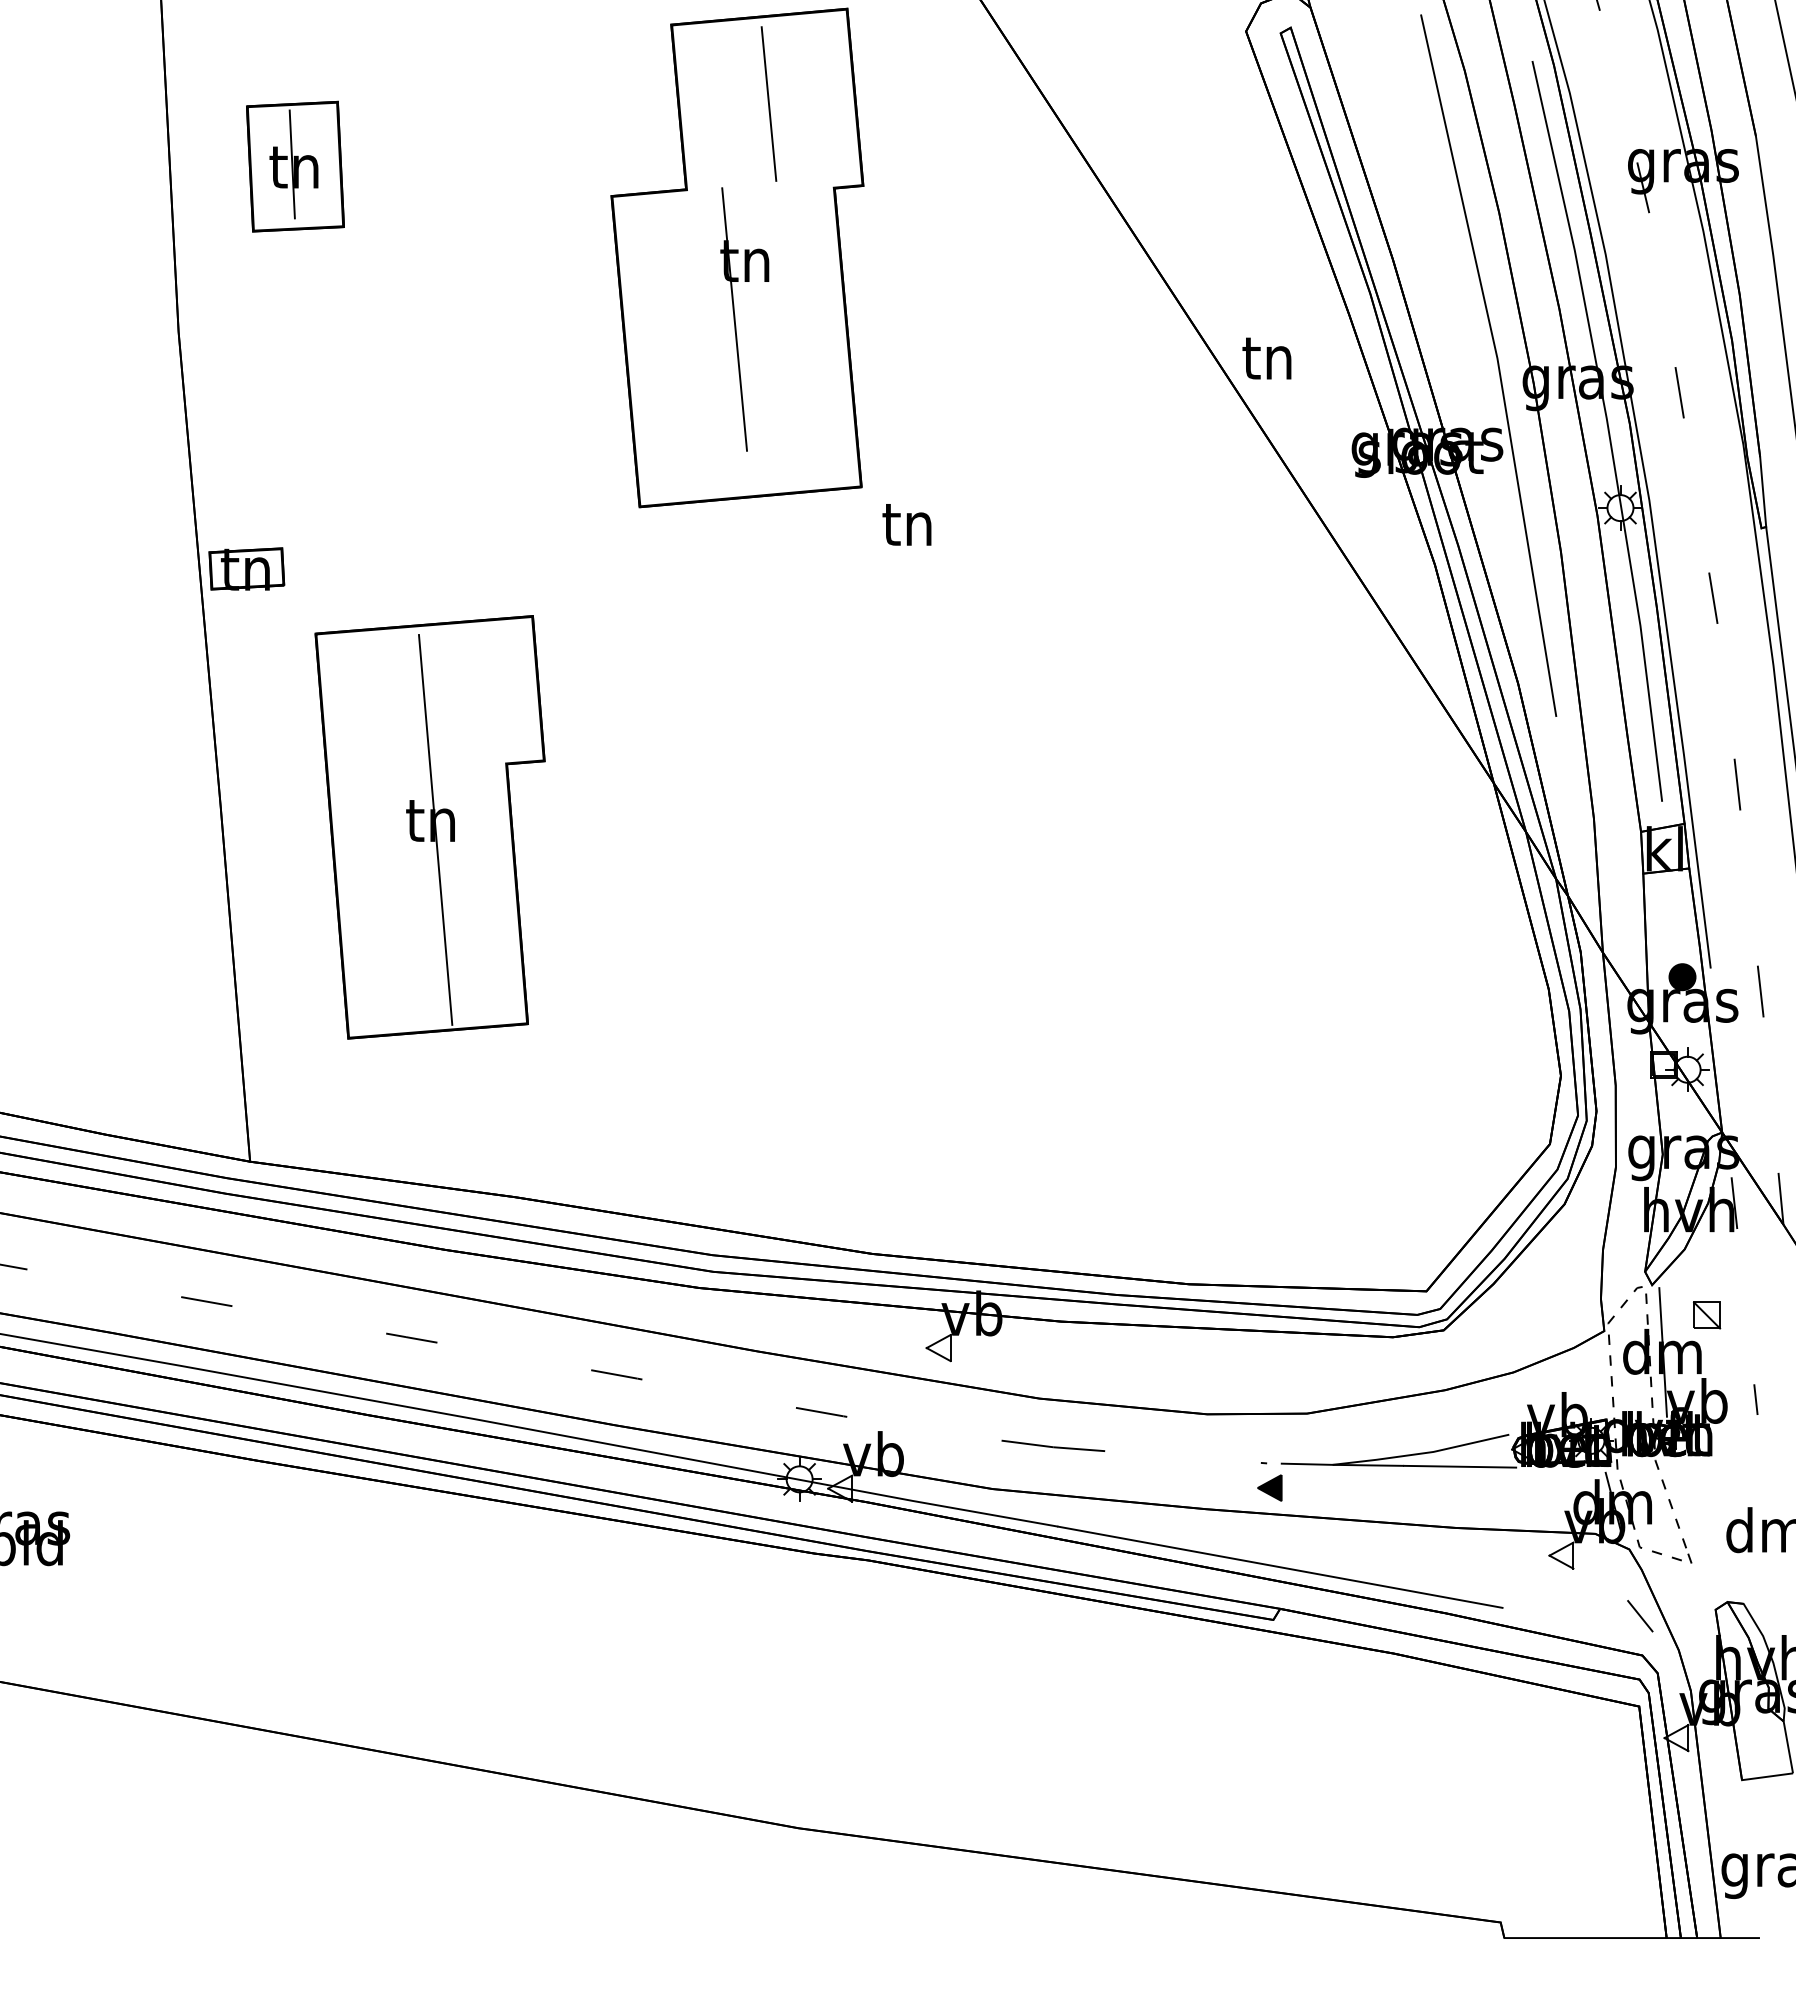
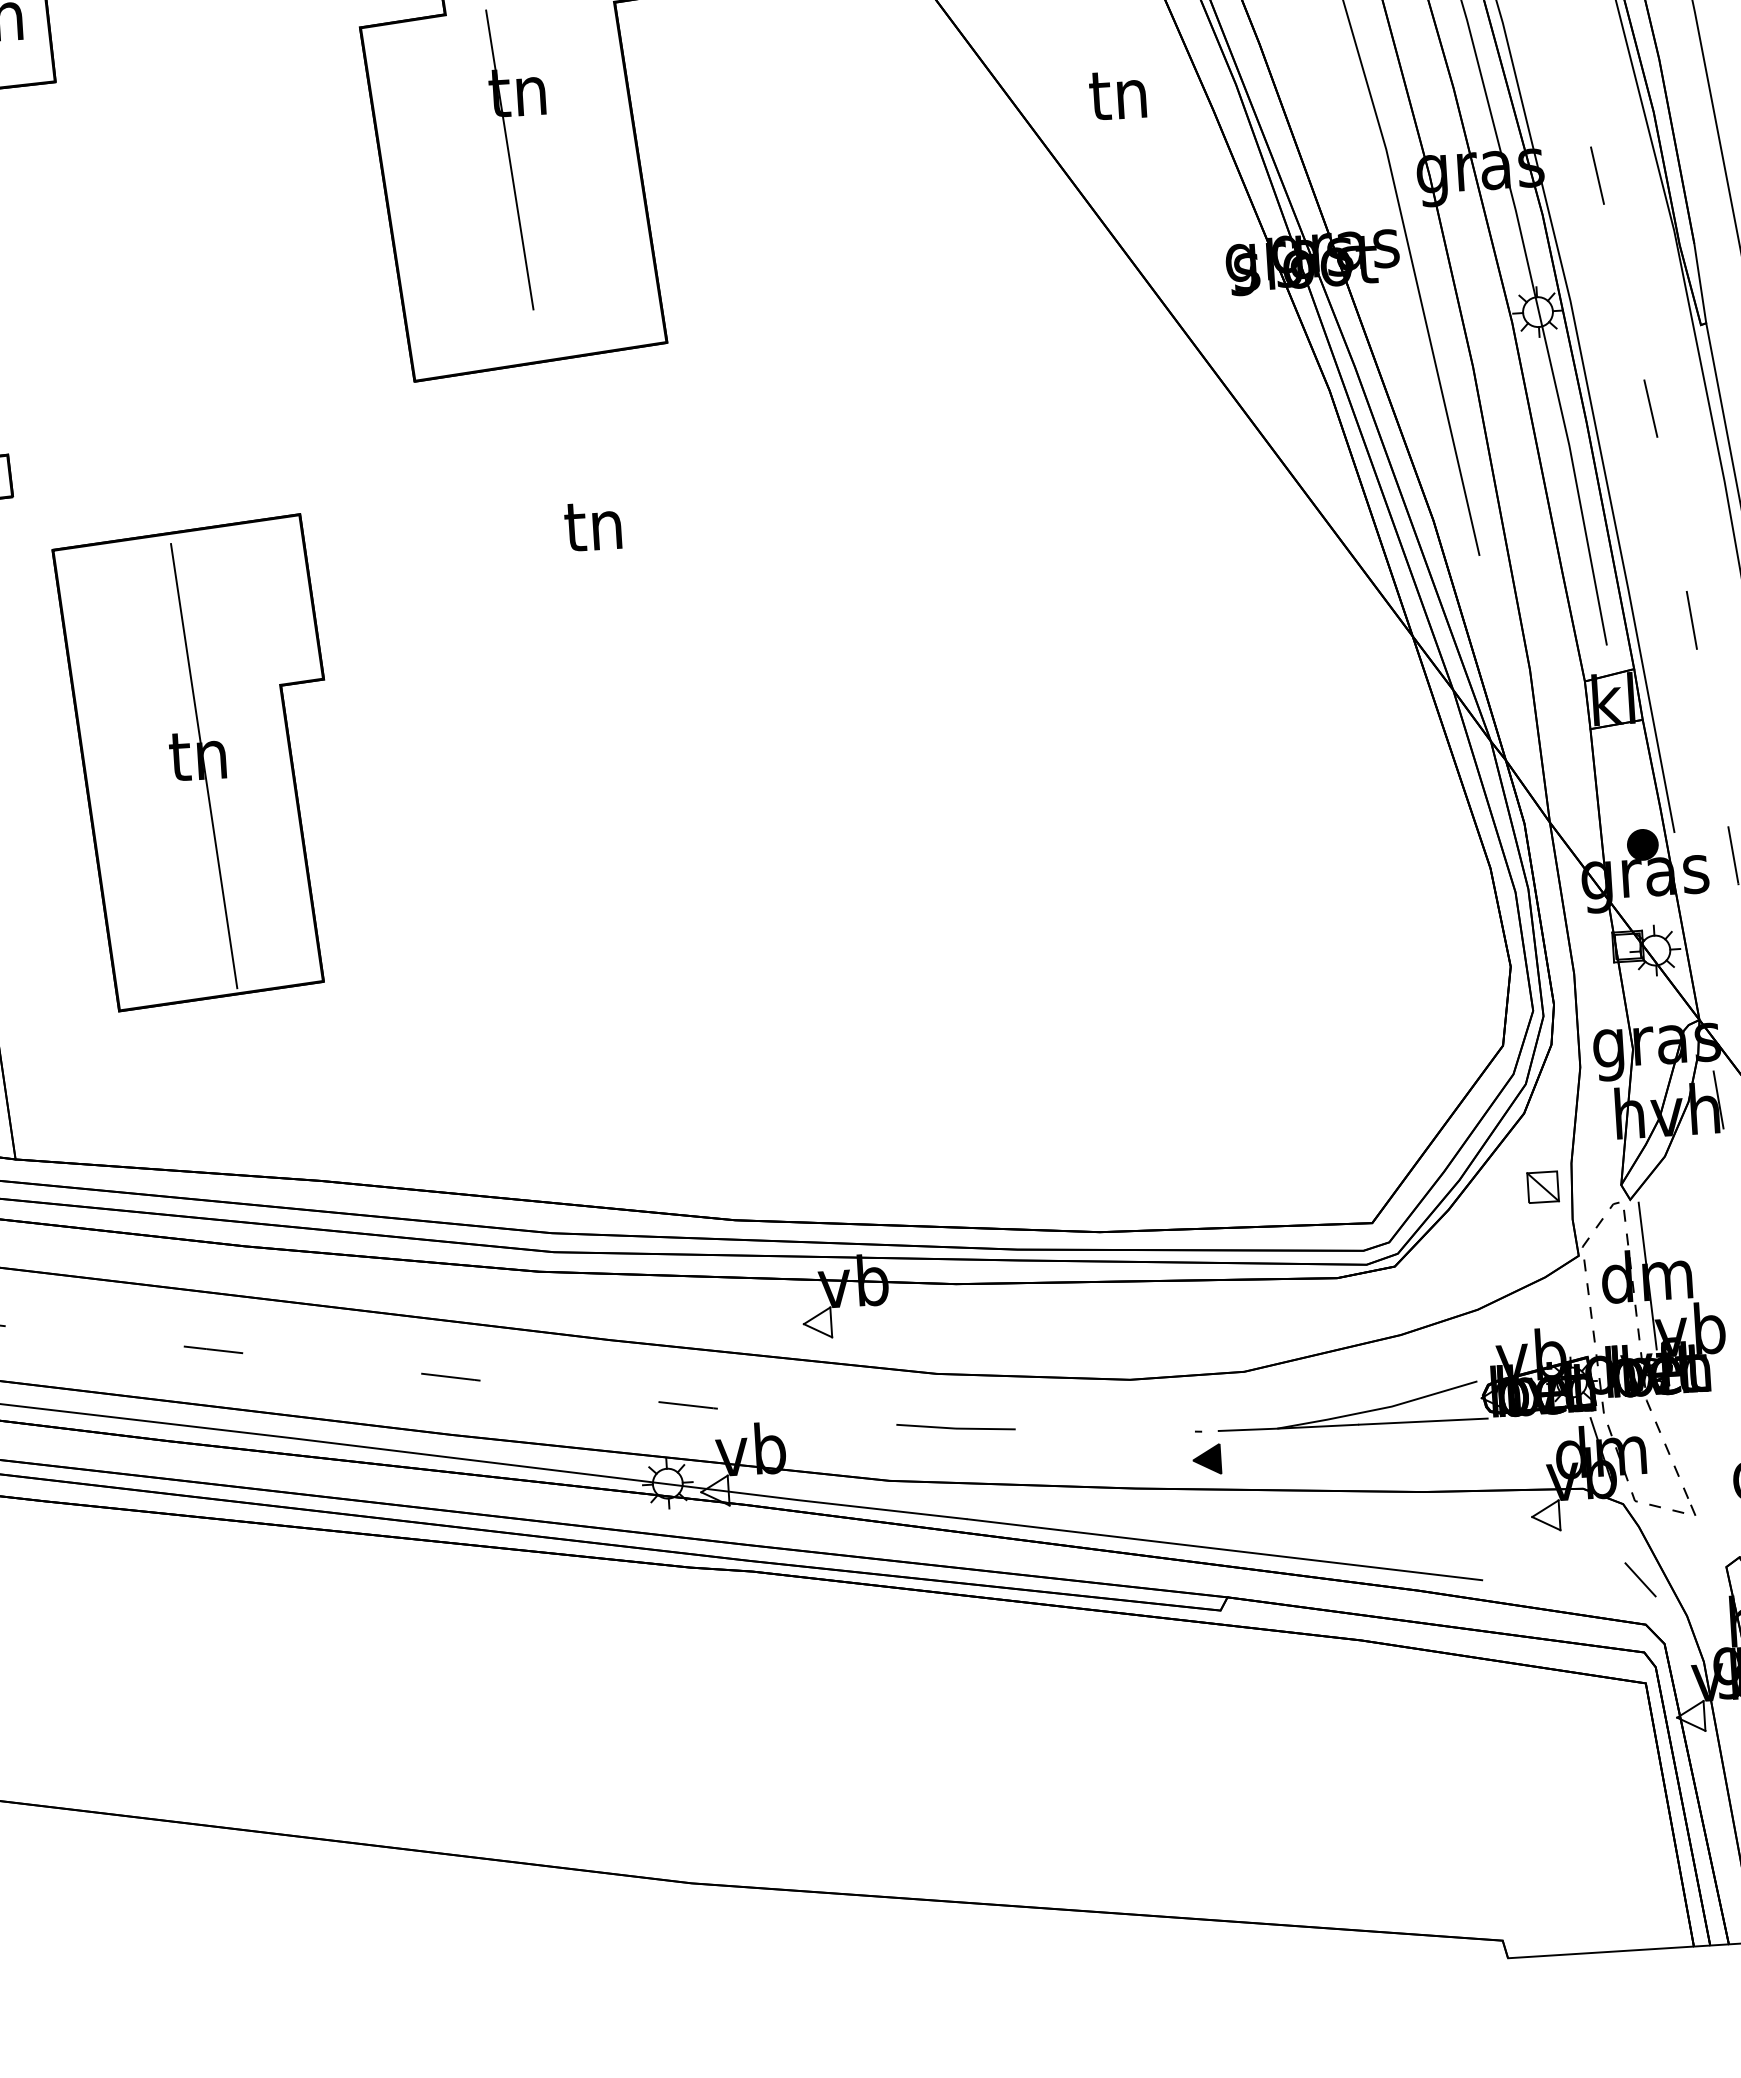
text: (1266, 358) -> (1117, 95), moved
text: (906, 524) -> (592, 526), moved
part: (1707, 1315) -> (1543, 1187), moved

